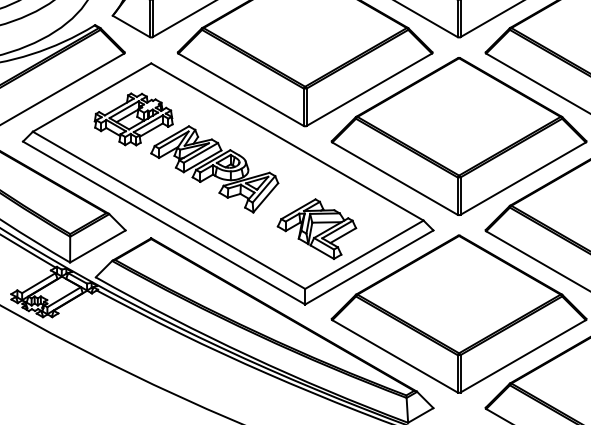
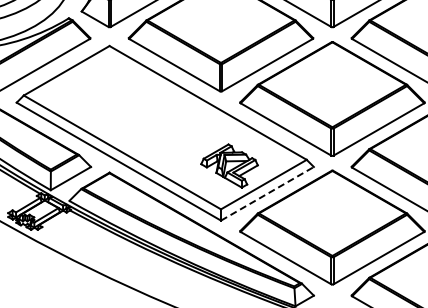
part: (185, 152) -> (134, 110), removed
line: (369, 267) -> (267, 193), solid -> dashed

